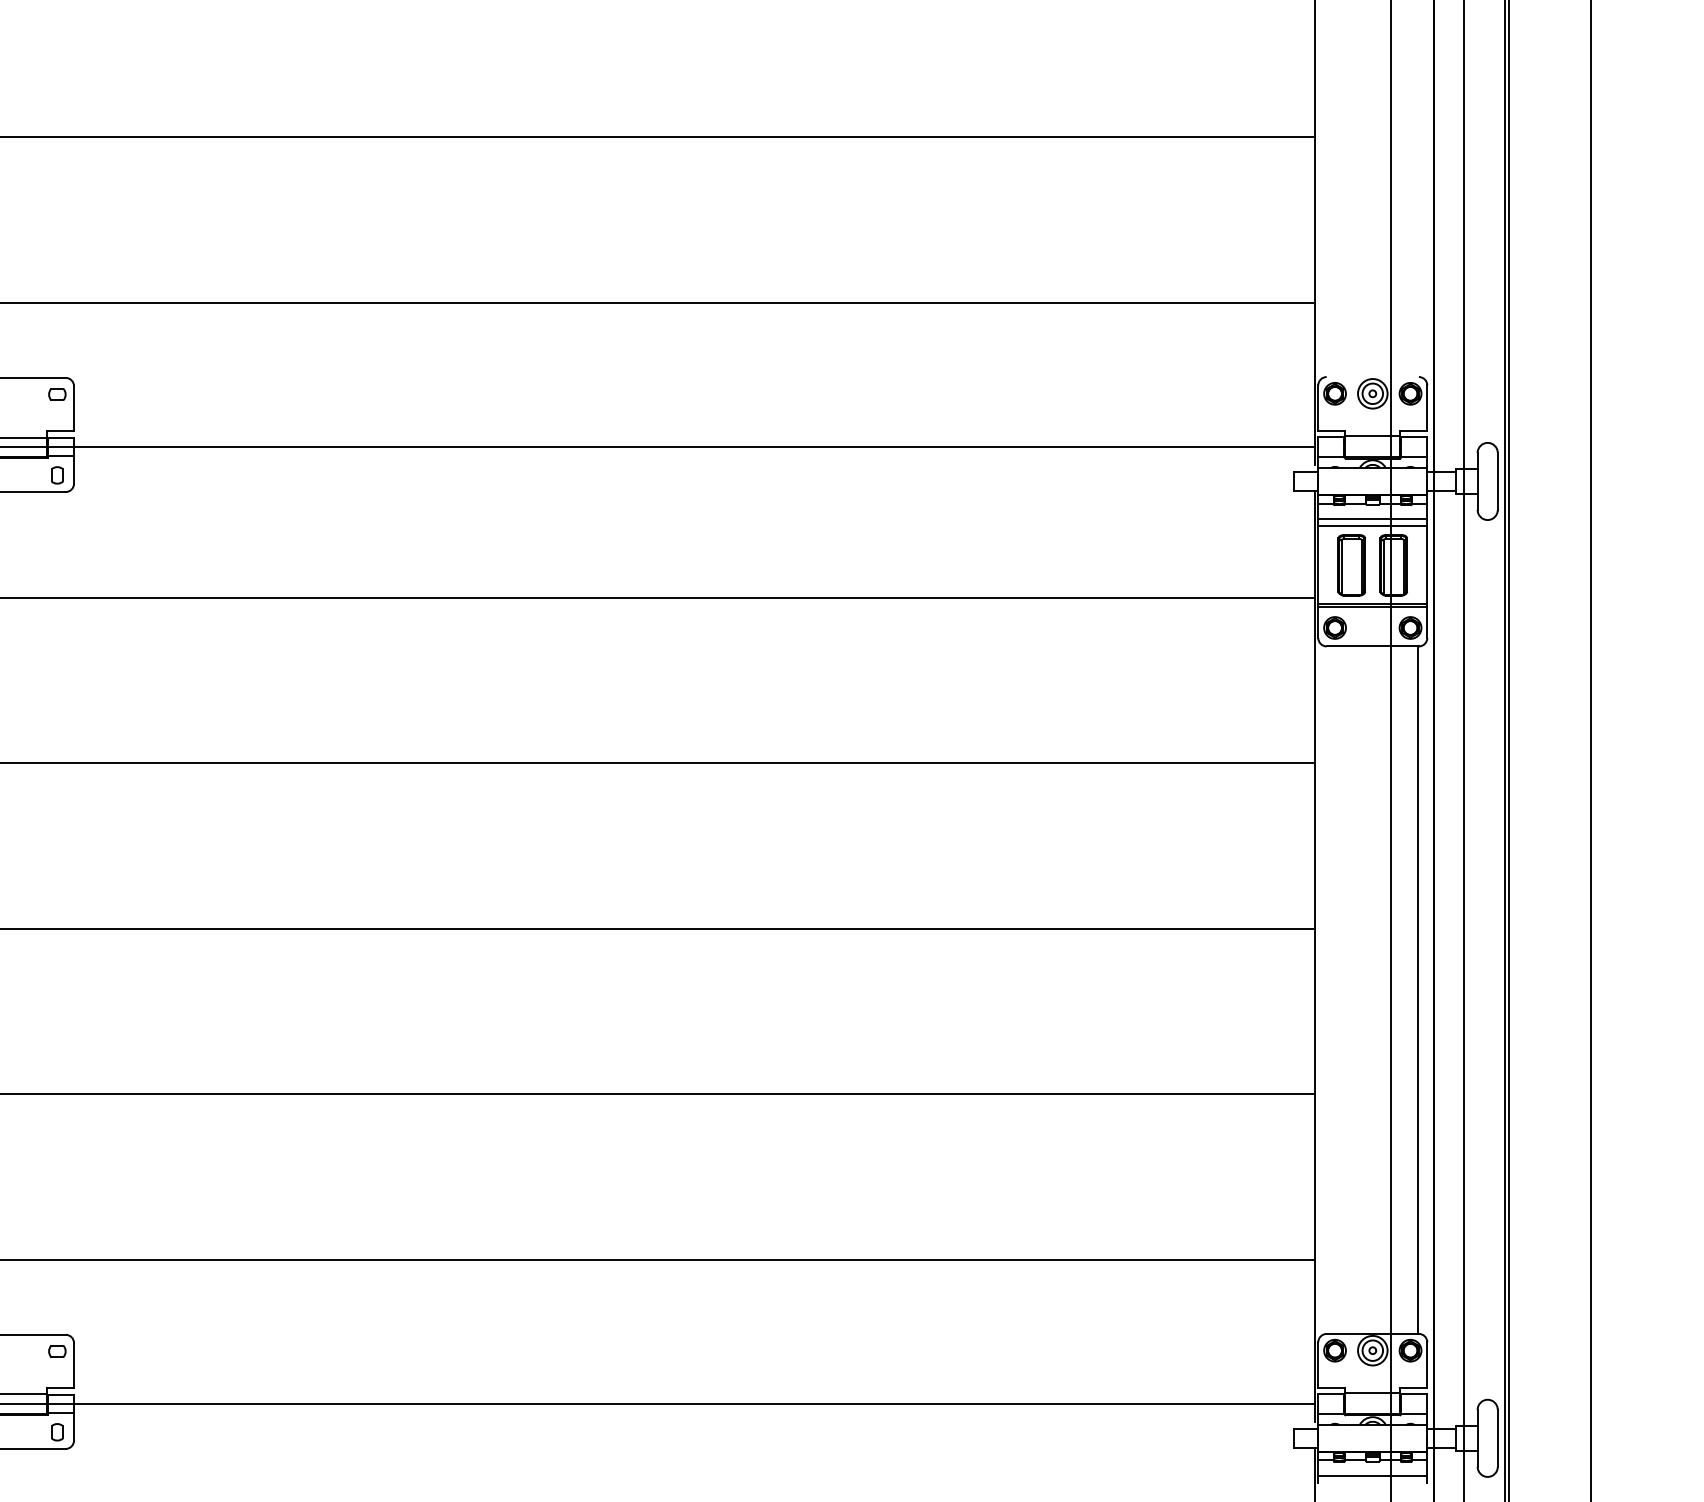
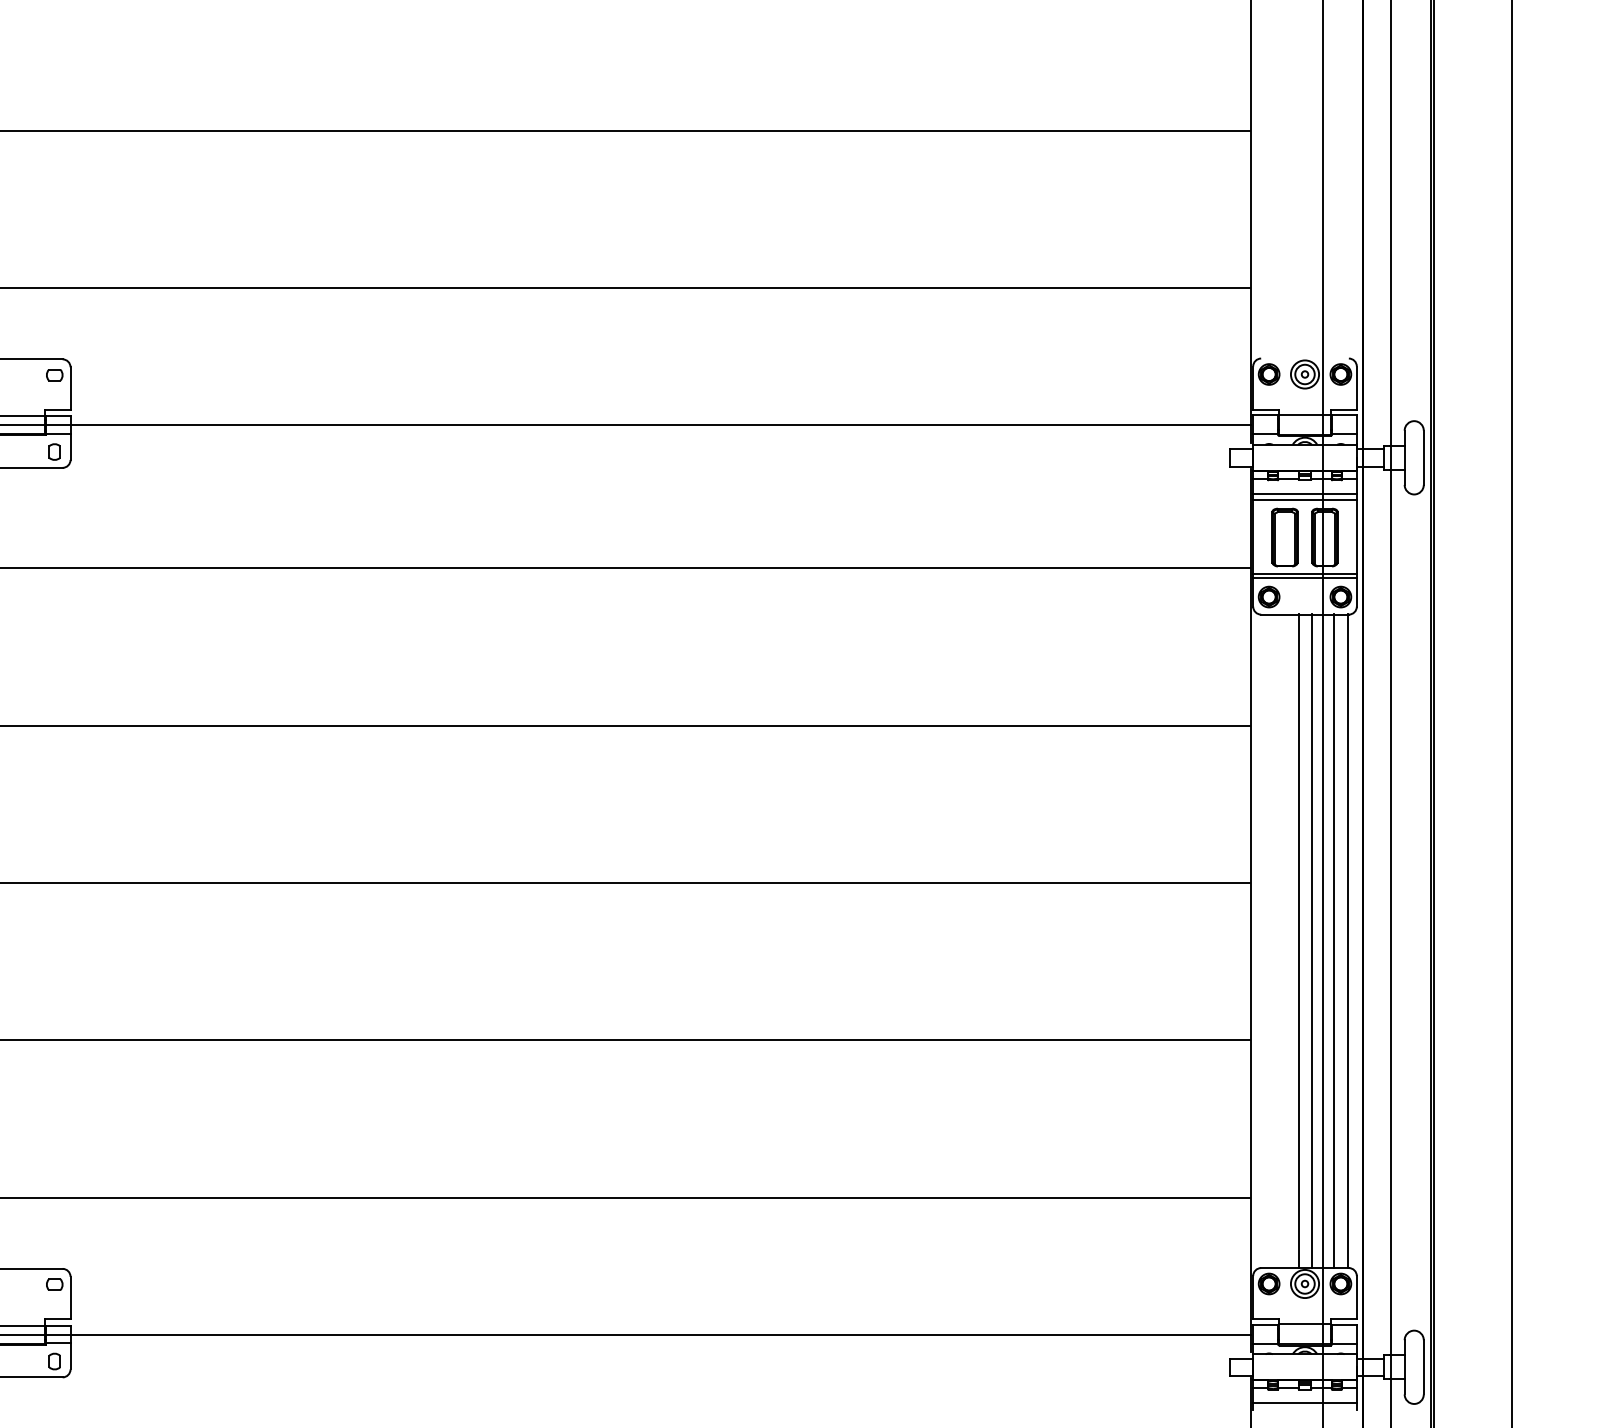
line: (1365, 990) -> (1298, 941), added
line: (1380, 990) -> (1312, 941), added
line: (1403, 990) -> (1334, 941), added

